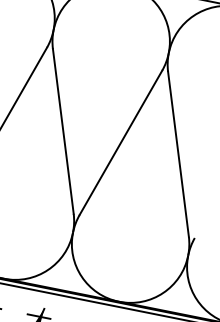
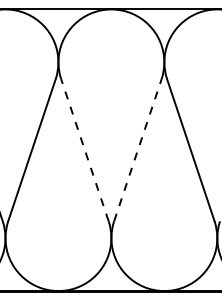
line: (62, 131) -> (84, 150), solid -> dashed
line: (120, 143) -> (137, 150), solid -> dashed

